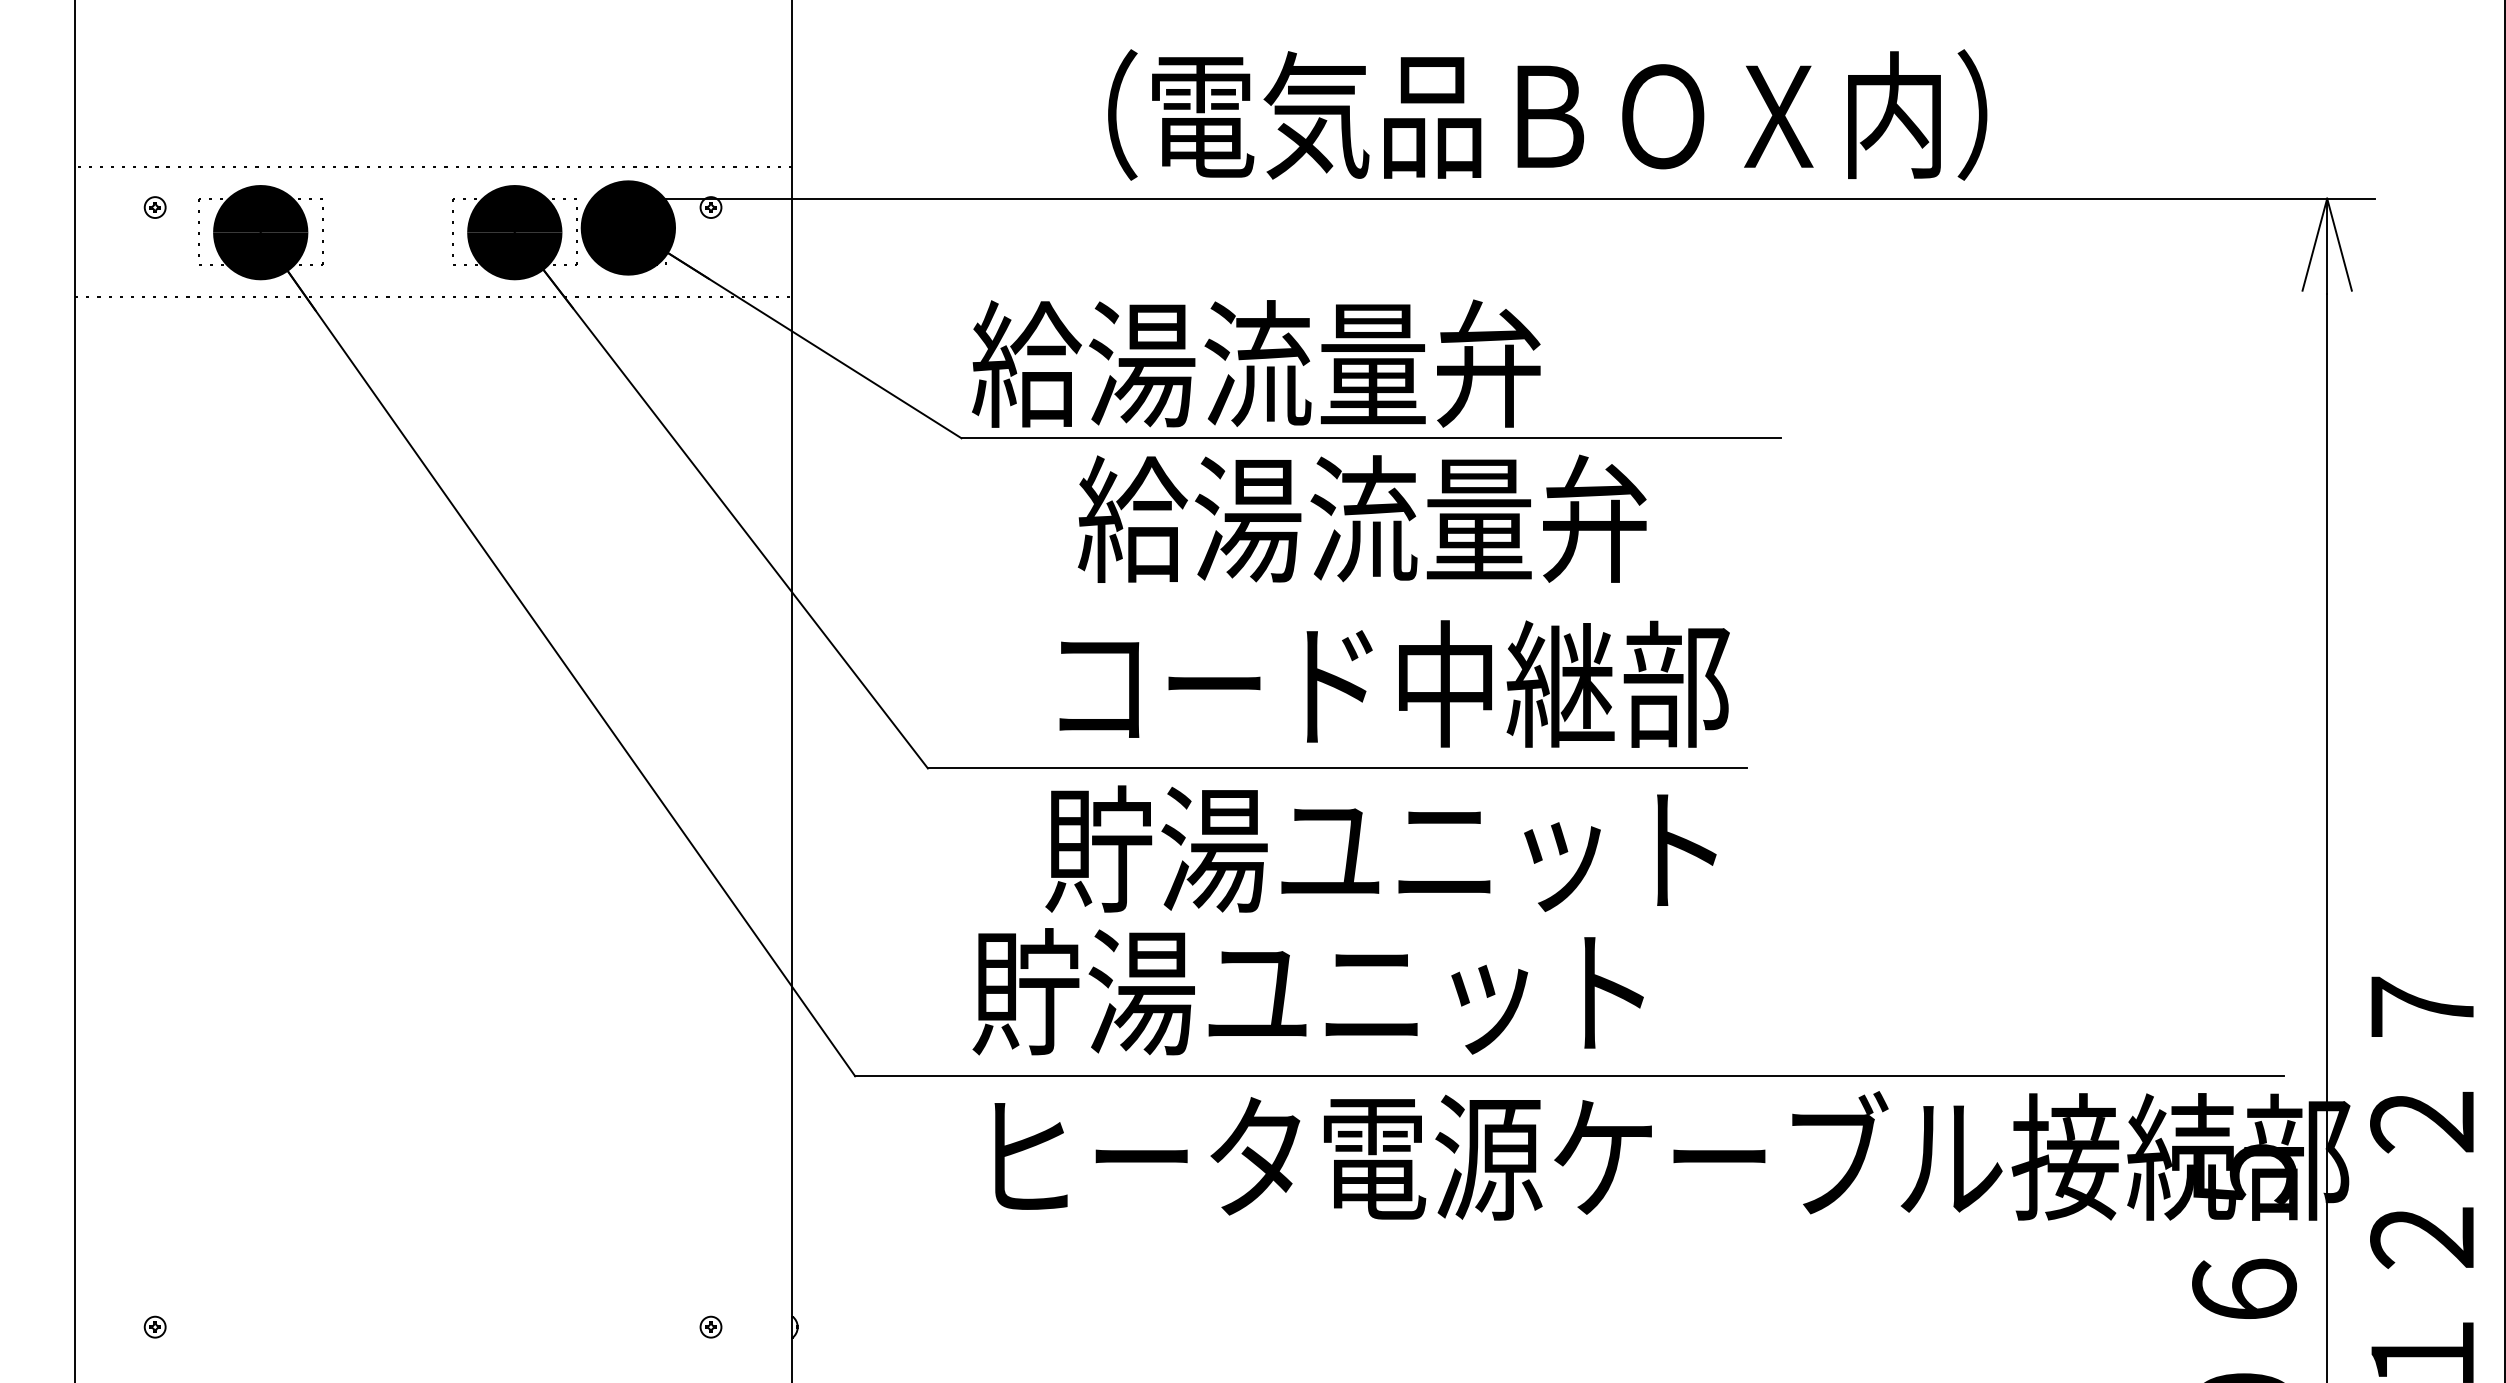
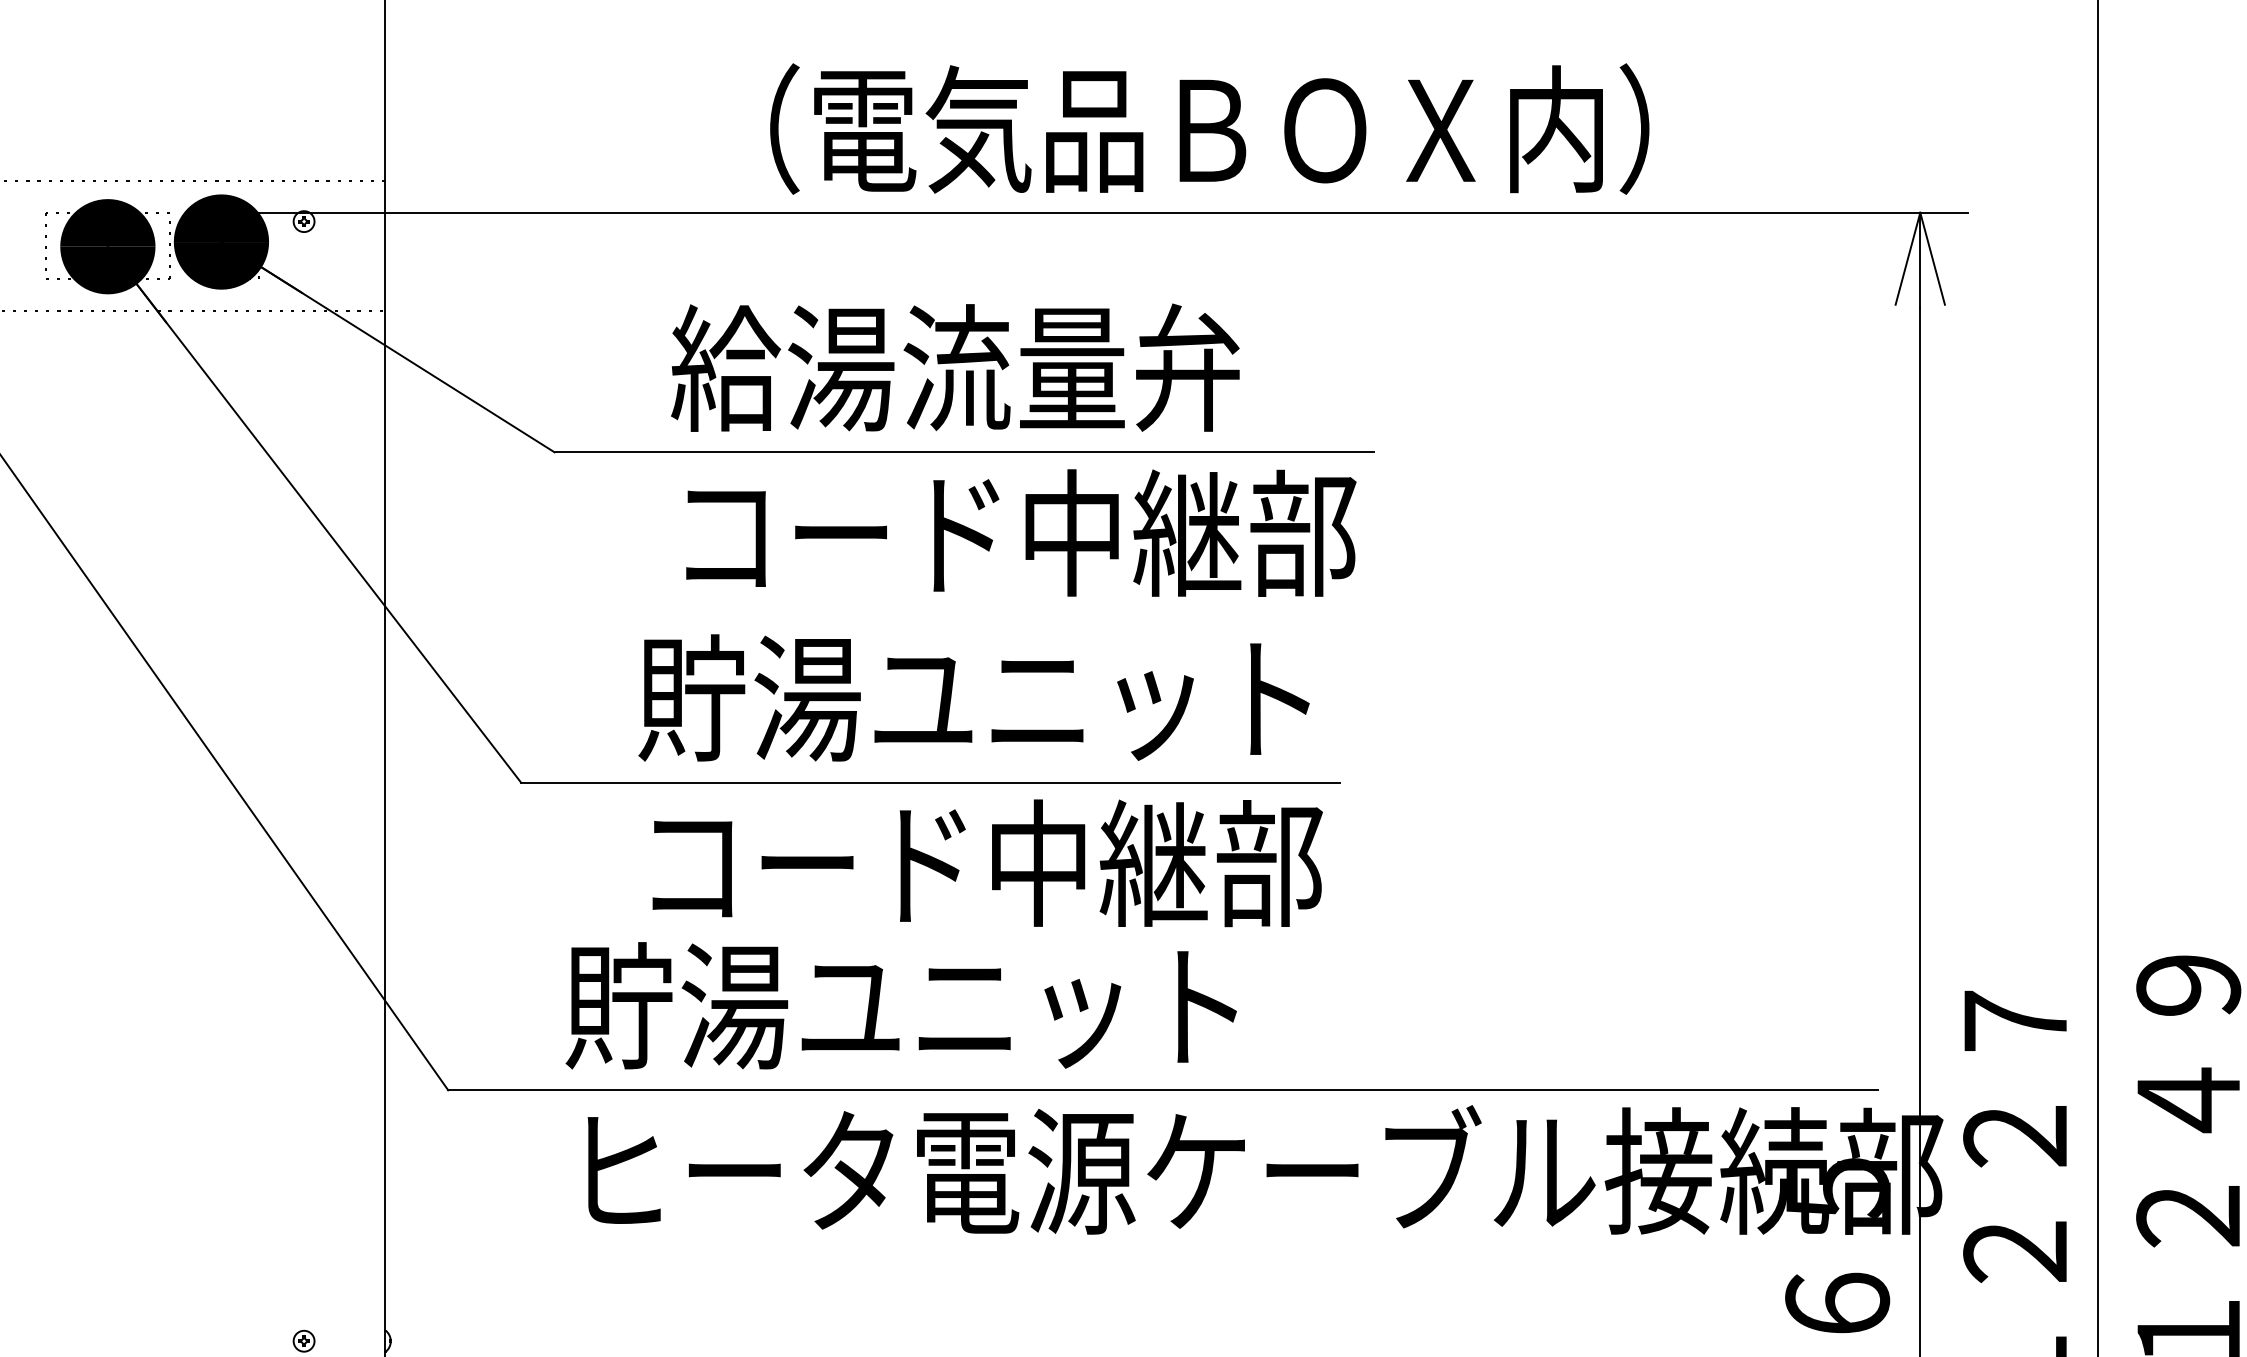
text: (1547, 114) -> (1209, 128), moved
text: (1256, 363) -> (955, 367), moved
text: (1420, 518) -> (1013, 532), 給湯流量弁 -> コード中継部
text: (1387, 683) -> (980, 697), コード中継部 -> 貯湯ユニット
text: (1387, 848) -> (980, 862), 貯湯ユニット -> コード中継部

